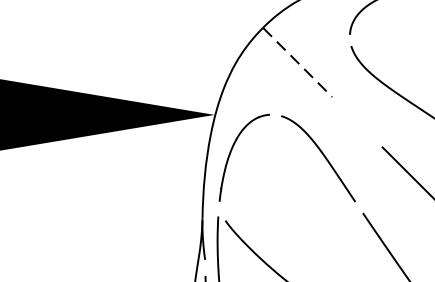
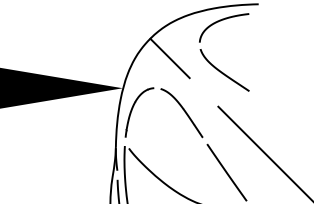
line: (298, 62) -> (170, 58), dashed -> solid

